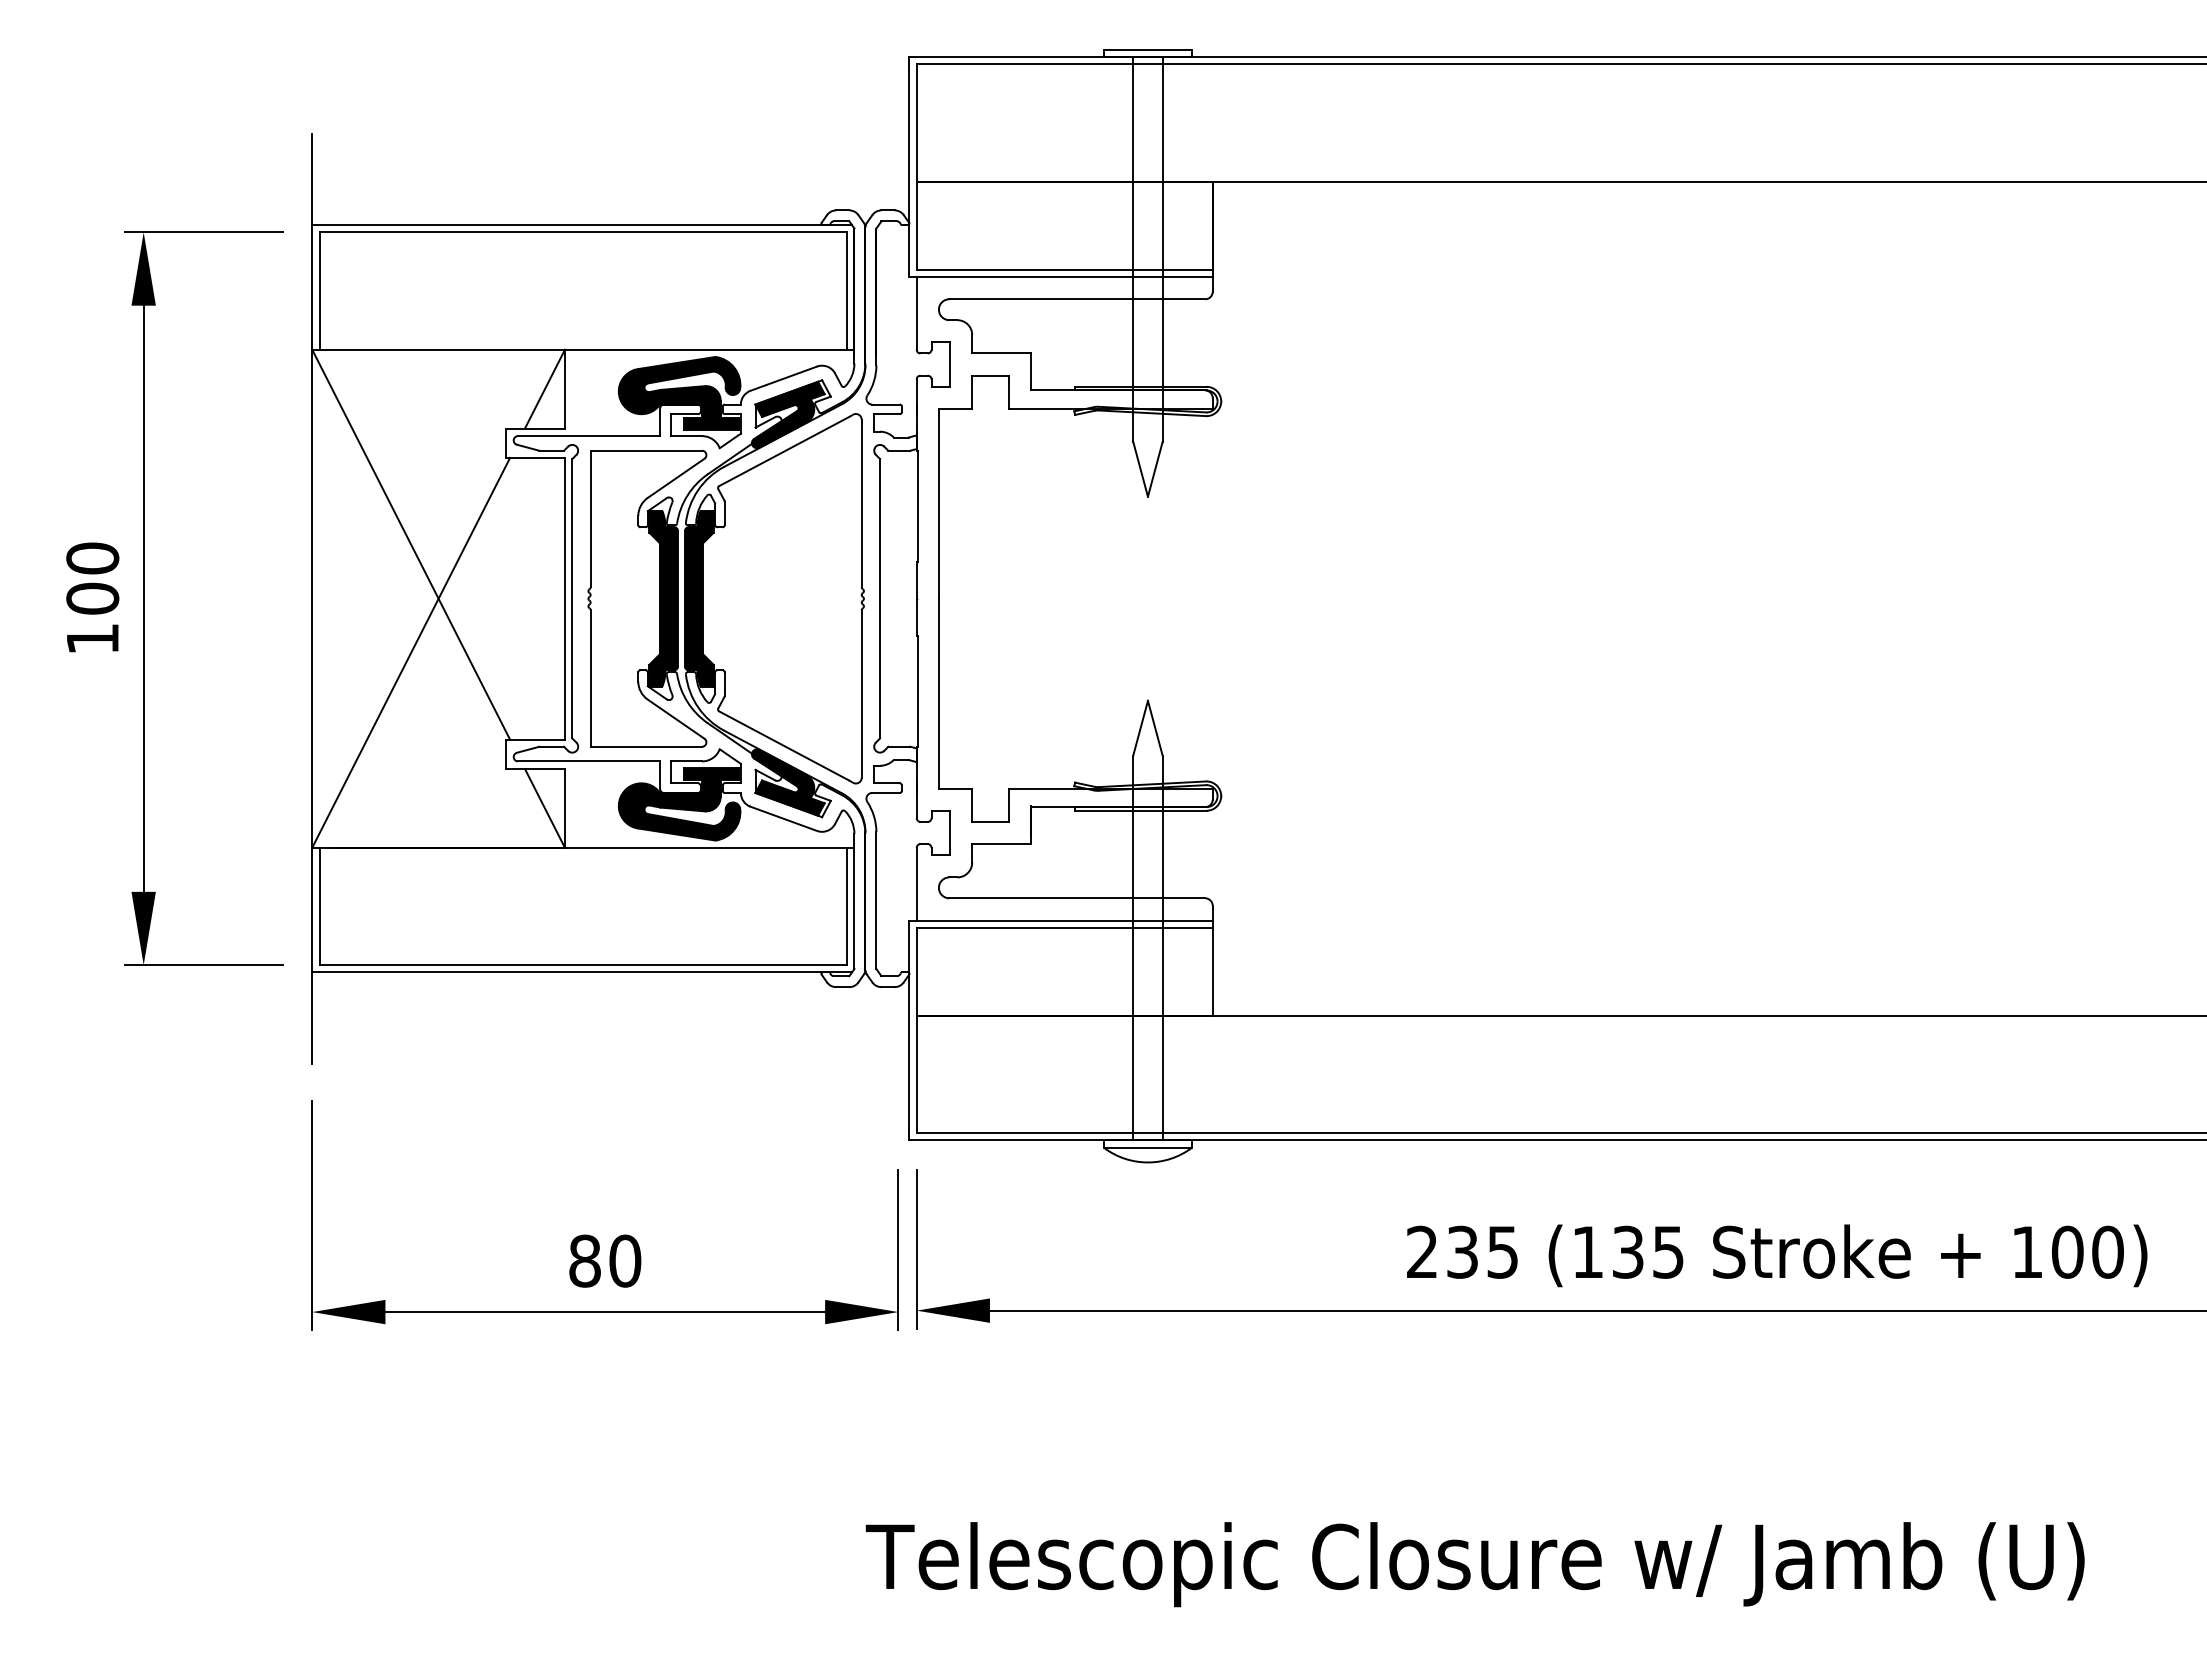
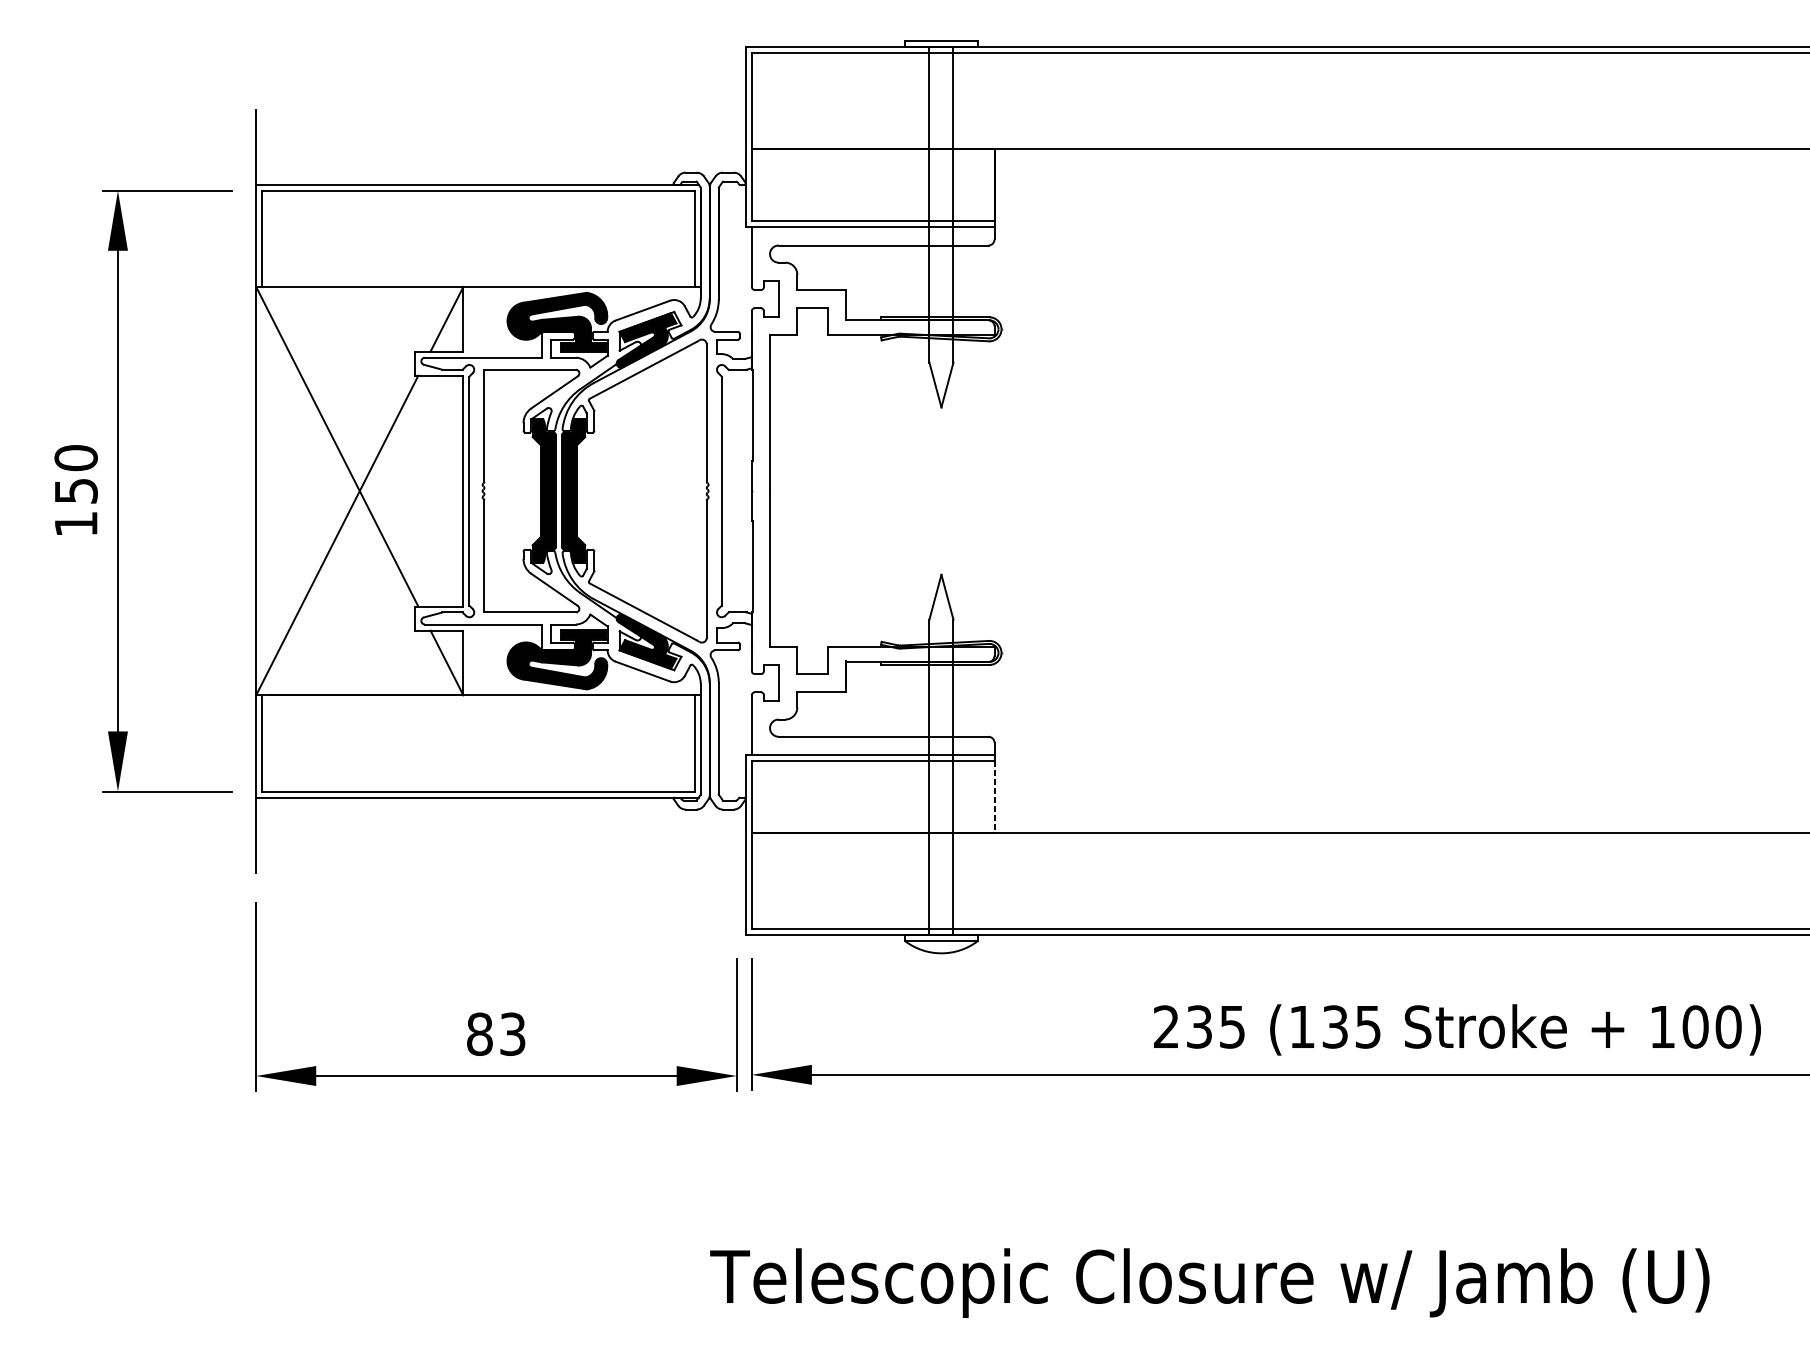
text: (92, 598) -> (75, 490), 100 -> 150
line: (1212, 971) -> (994, 796), solid -> dashed
text: (625, 1260) -> (513, 1033), 80 -> 83

